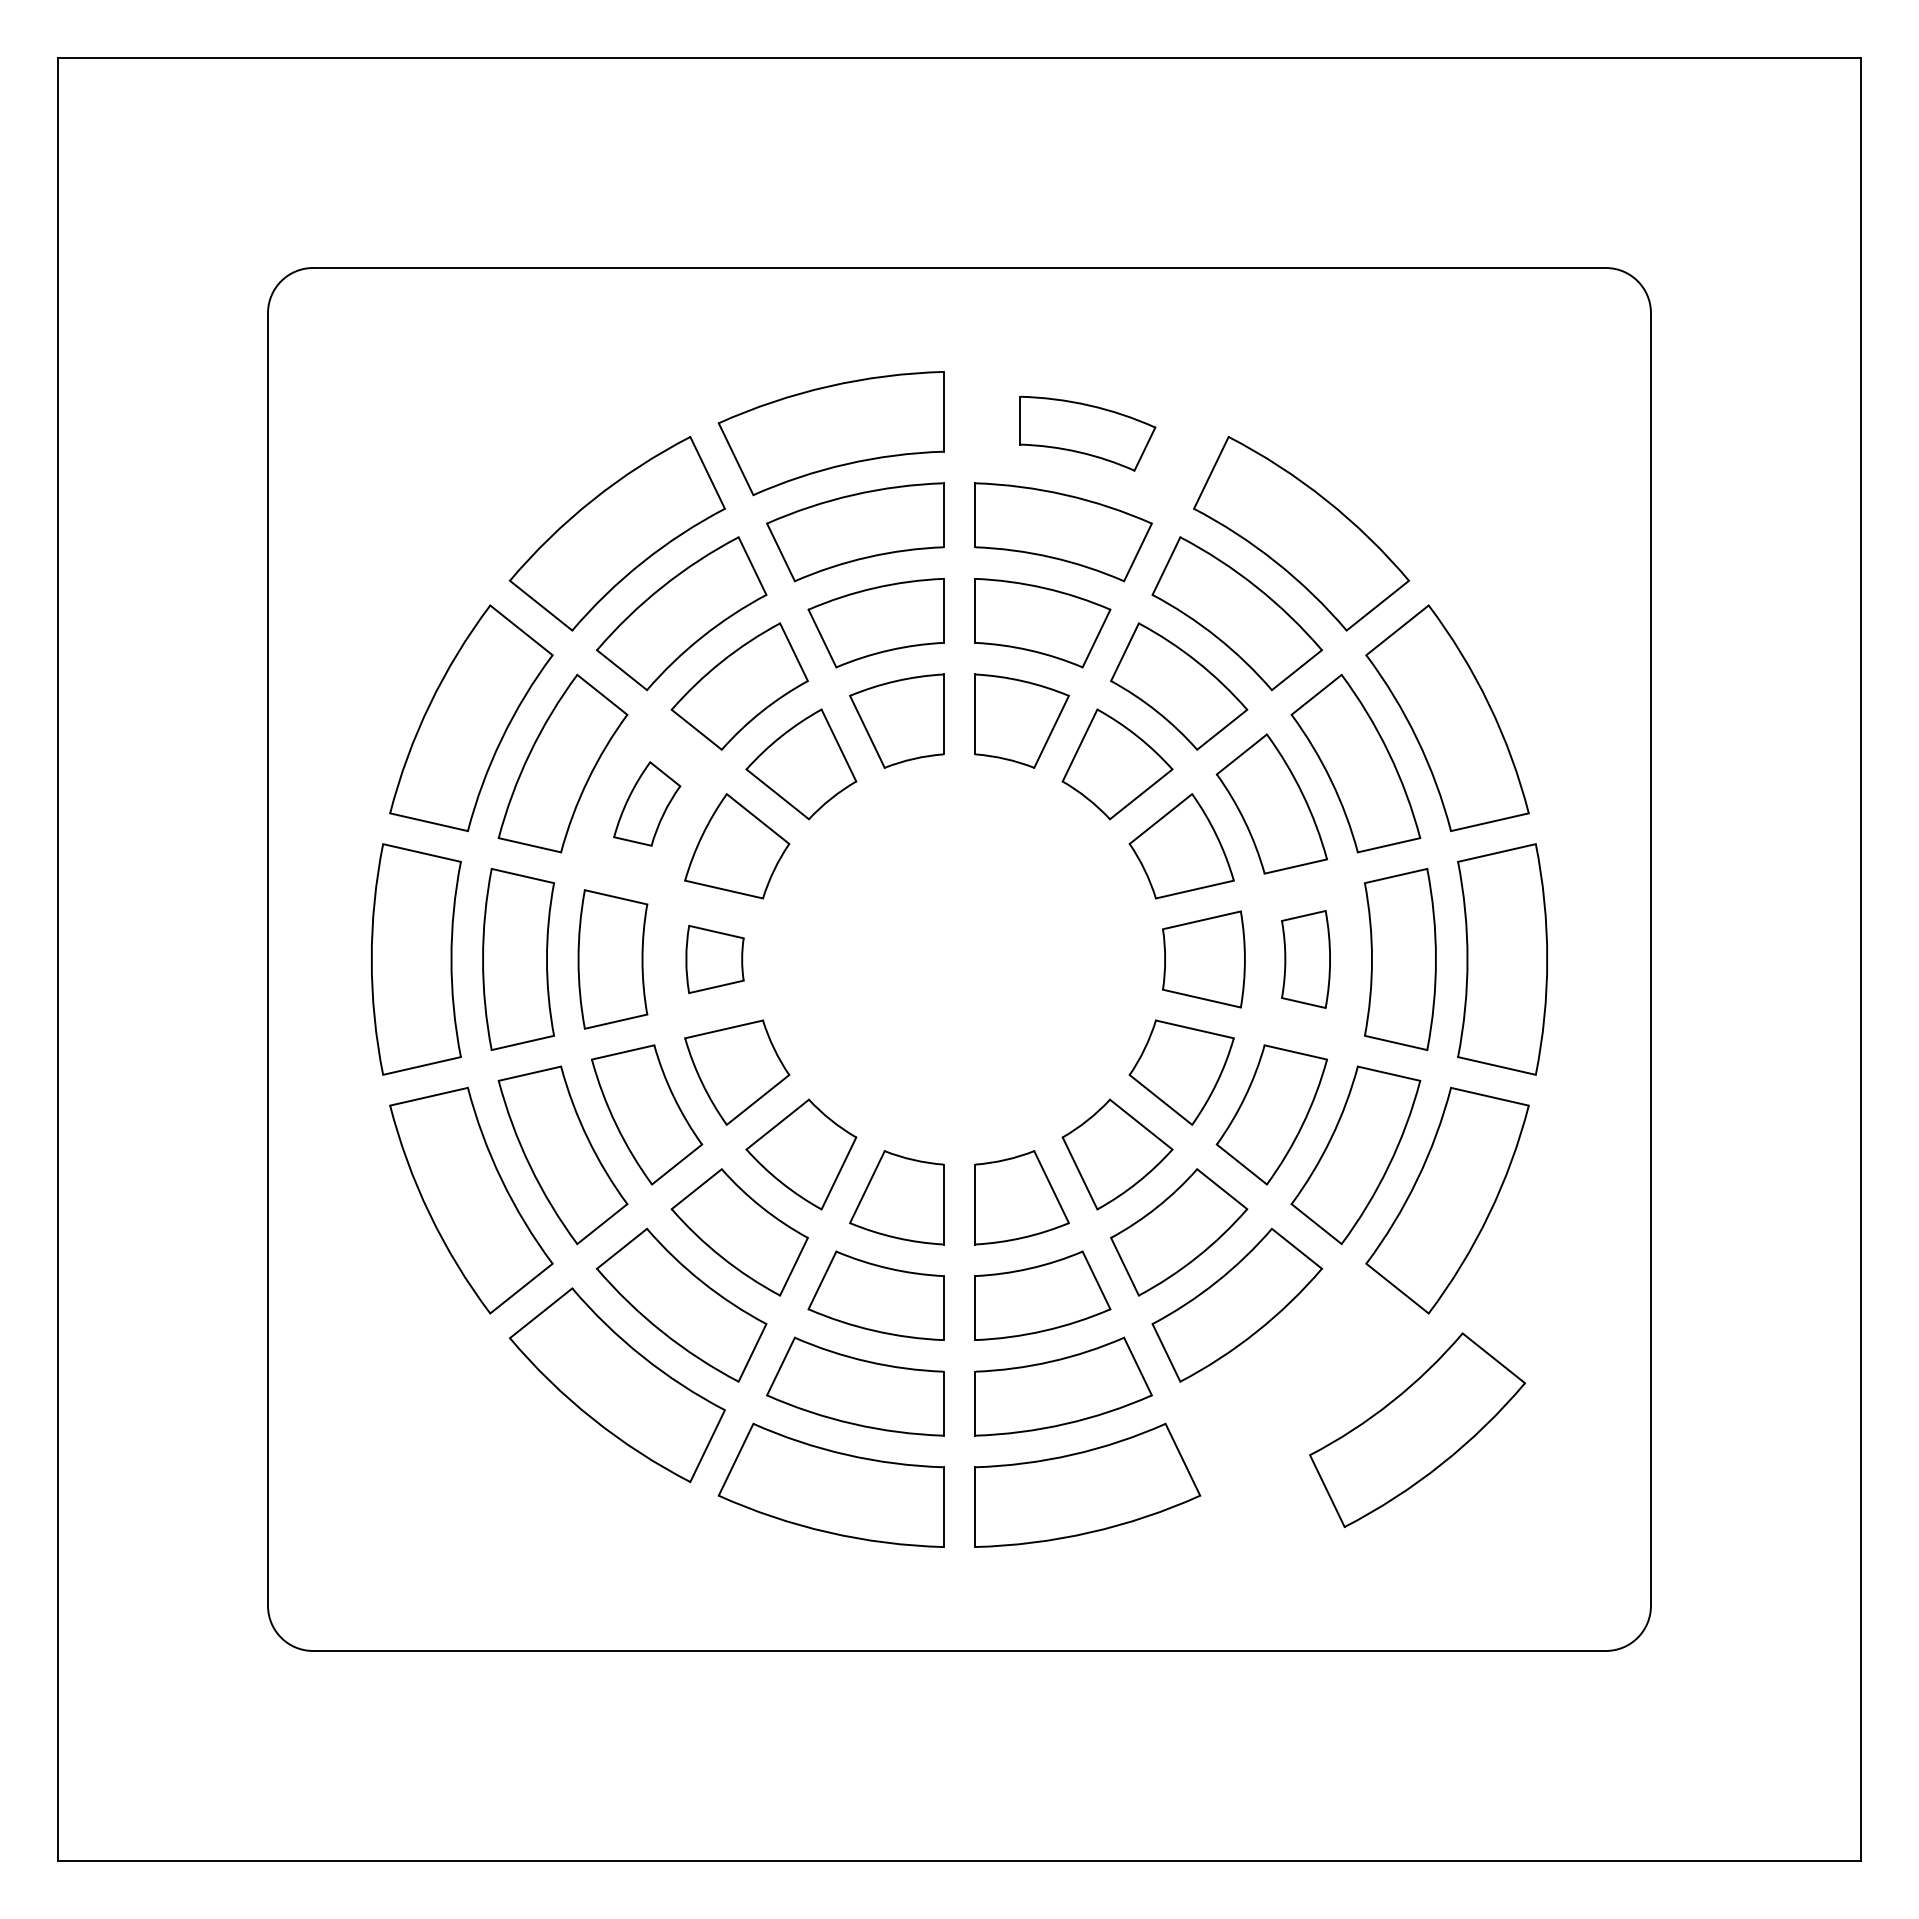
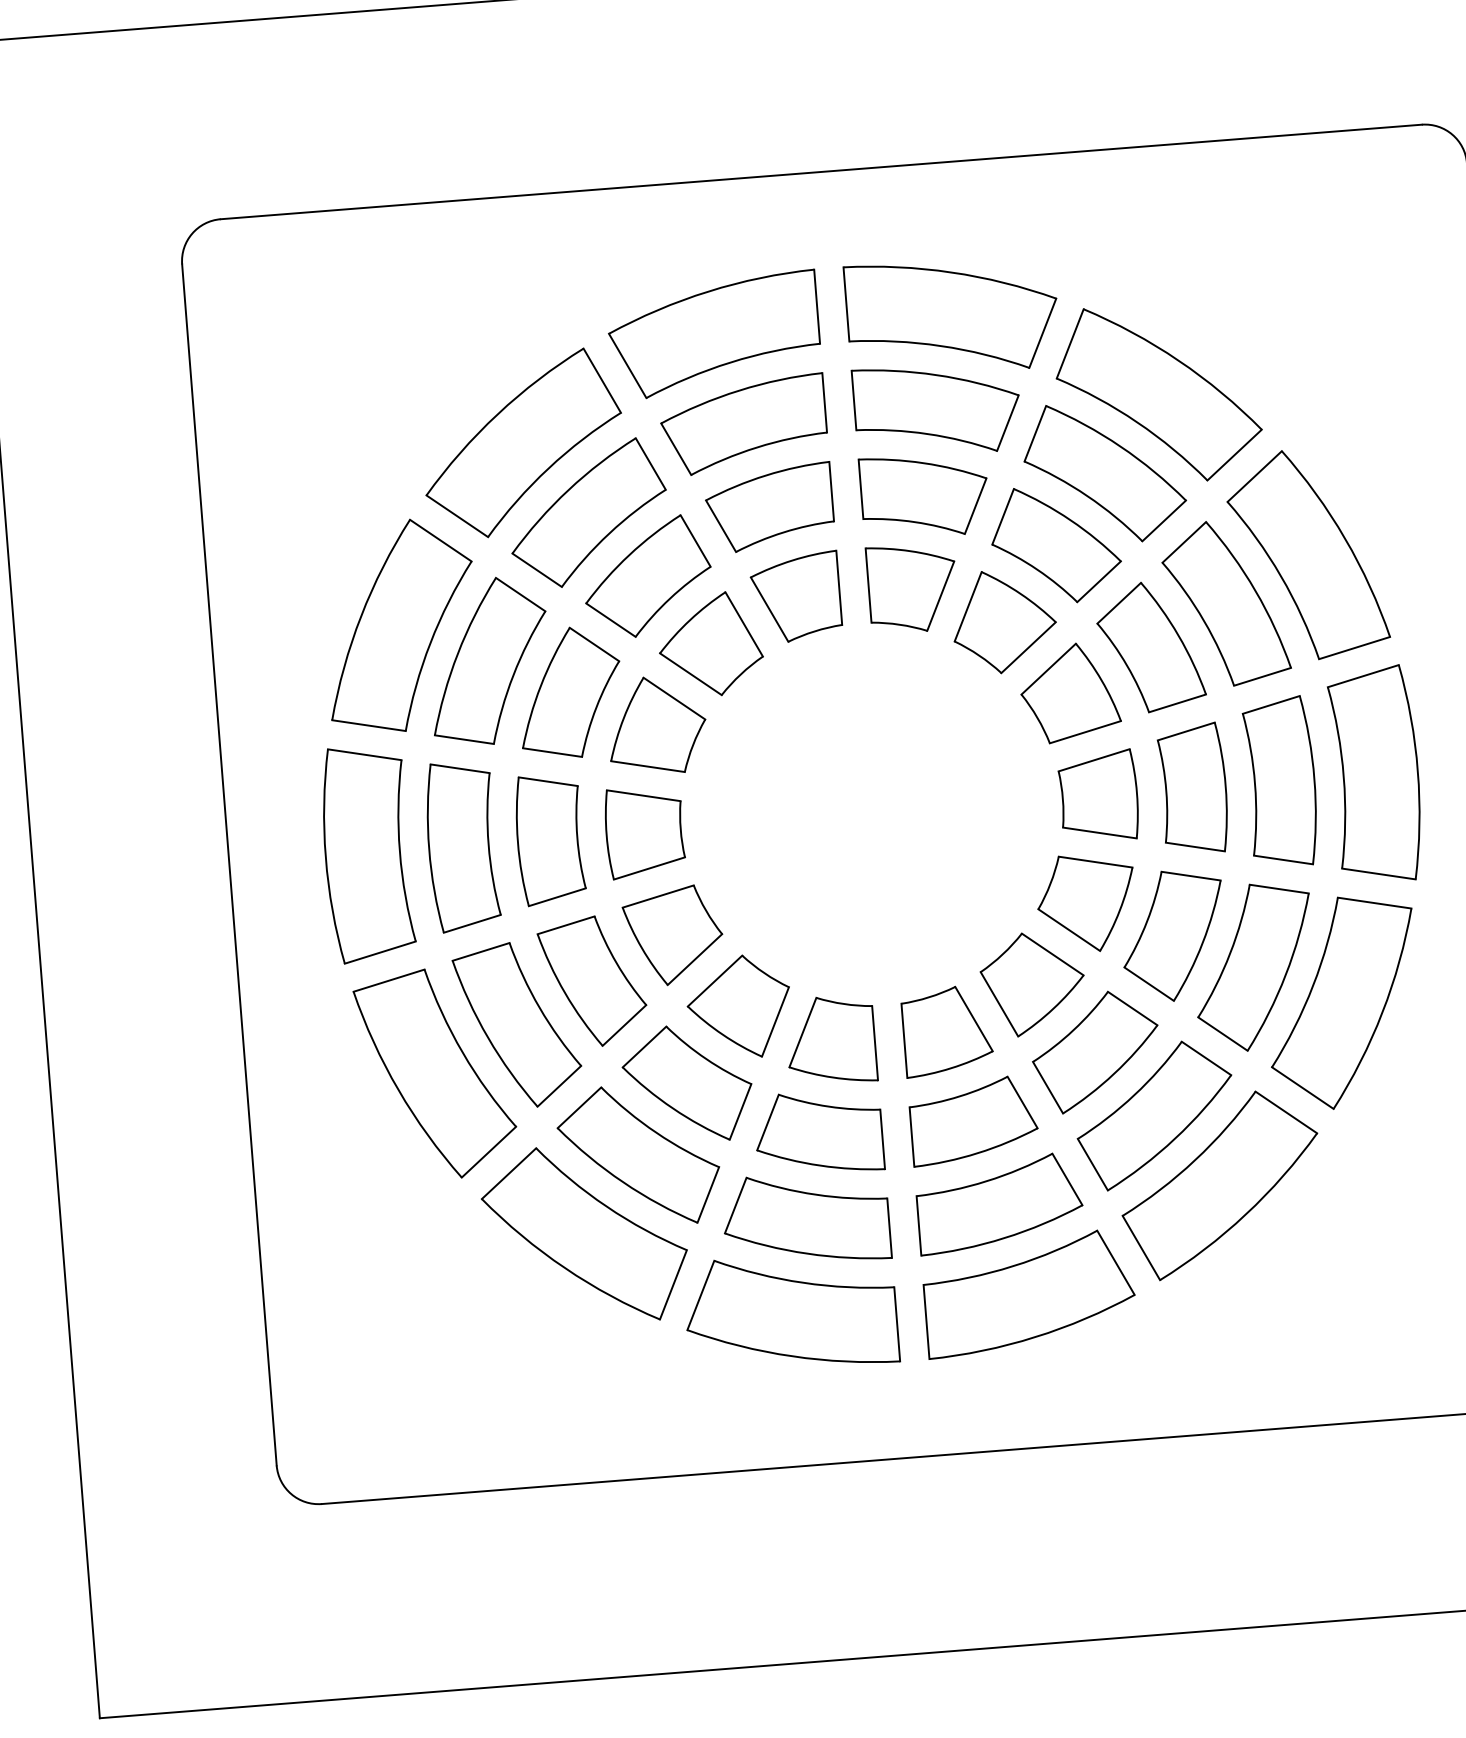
part: (1087, 433) -> (952, 316), size x1.67
part: (647, 803) -> (570, 692), size x1.67
part: (714, 959) -> (644, 832), size x1.43
part: (1305, 959) -> (1193, 789), size x1.43
part: (1417, 1429) -> (1220, 1184), moved

